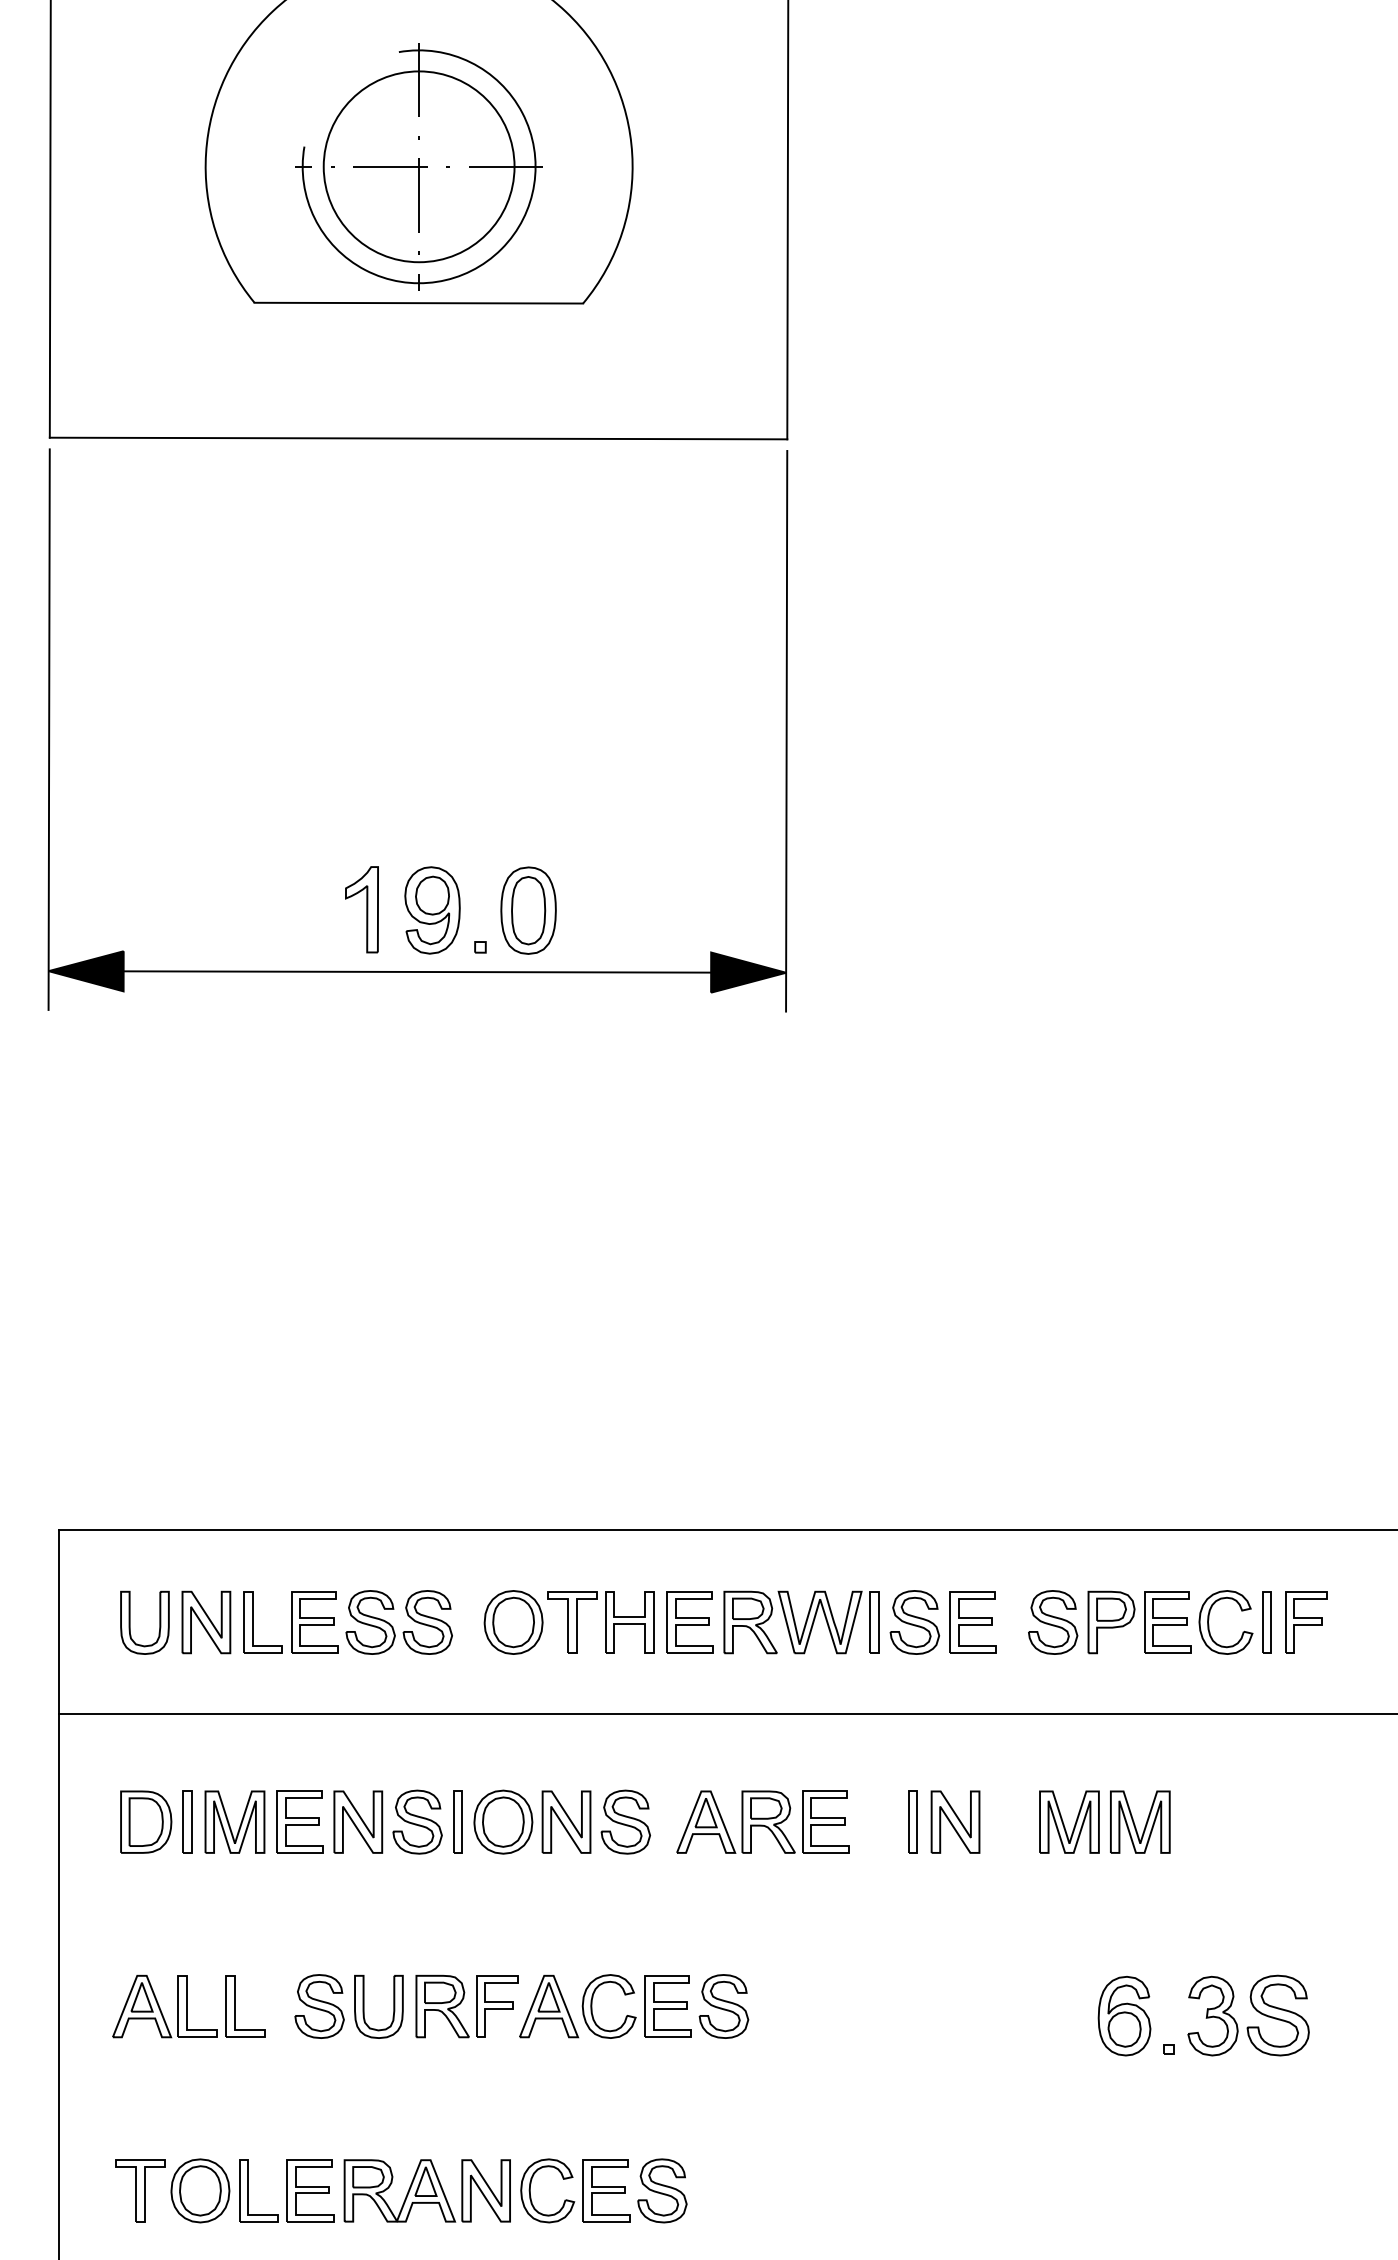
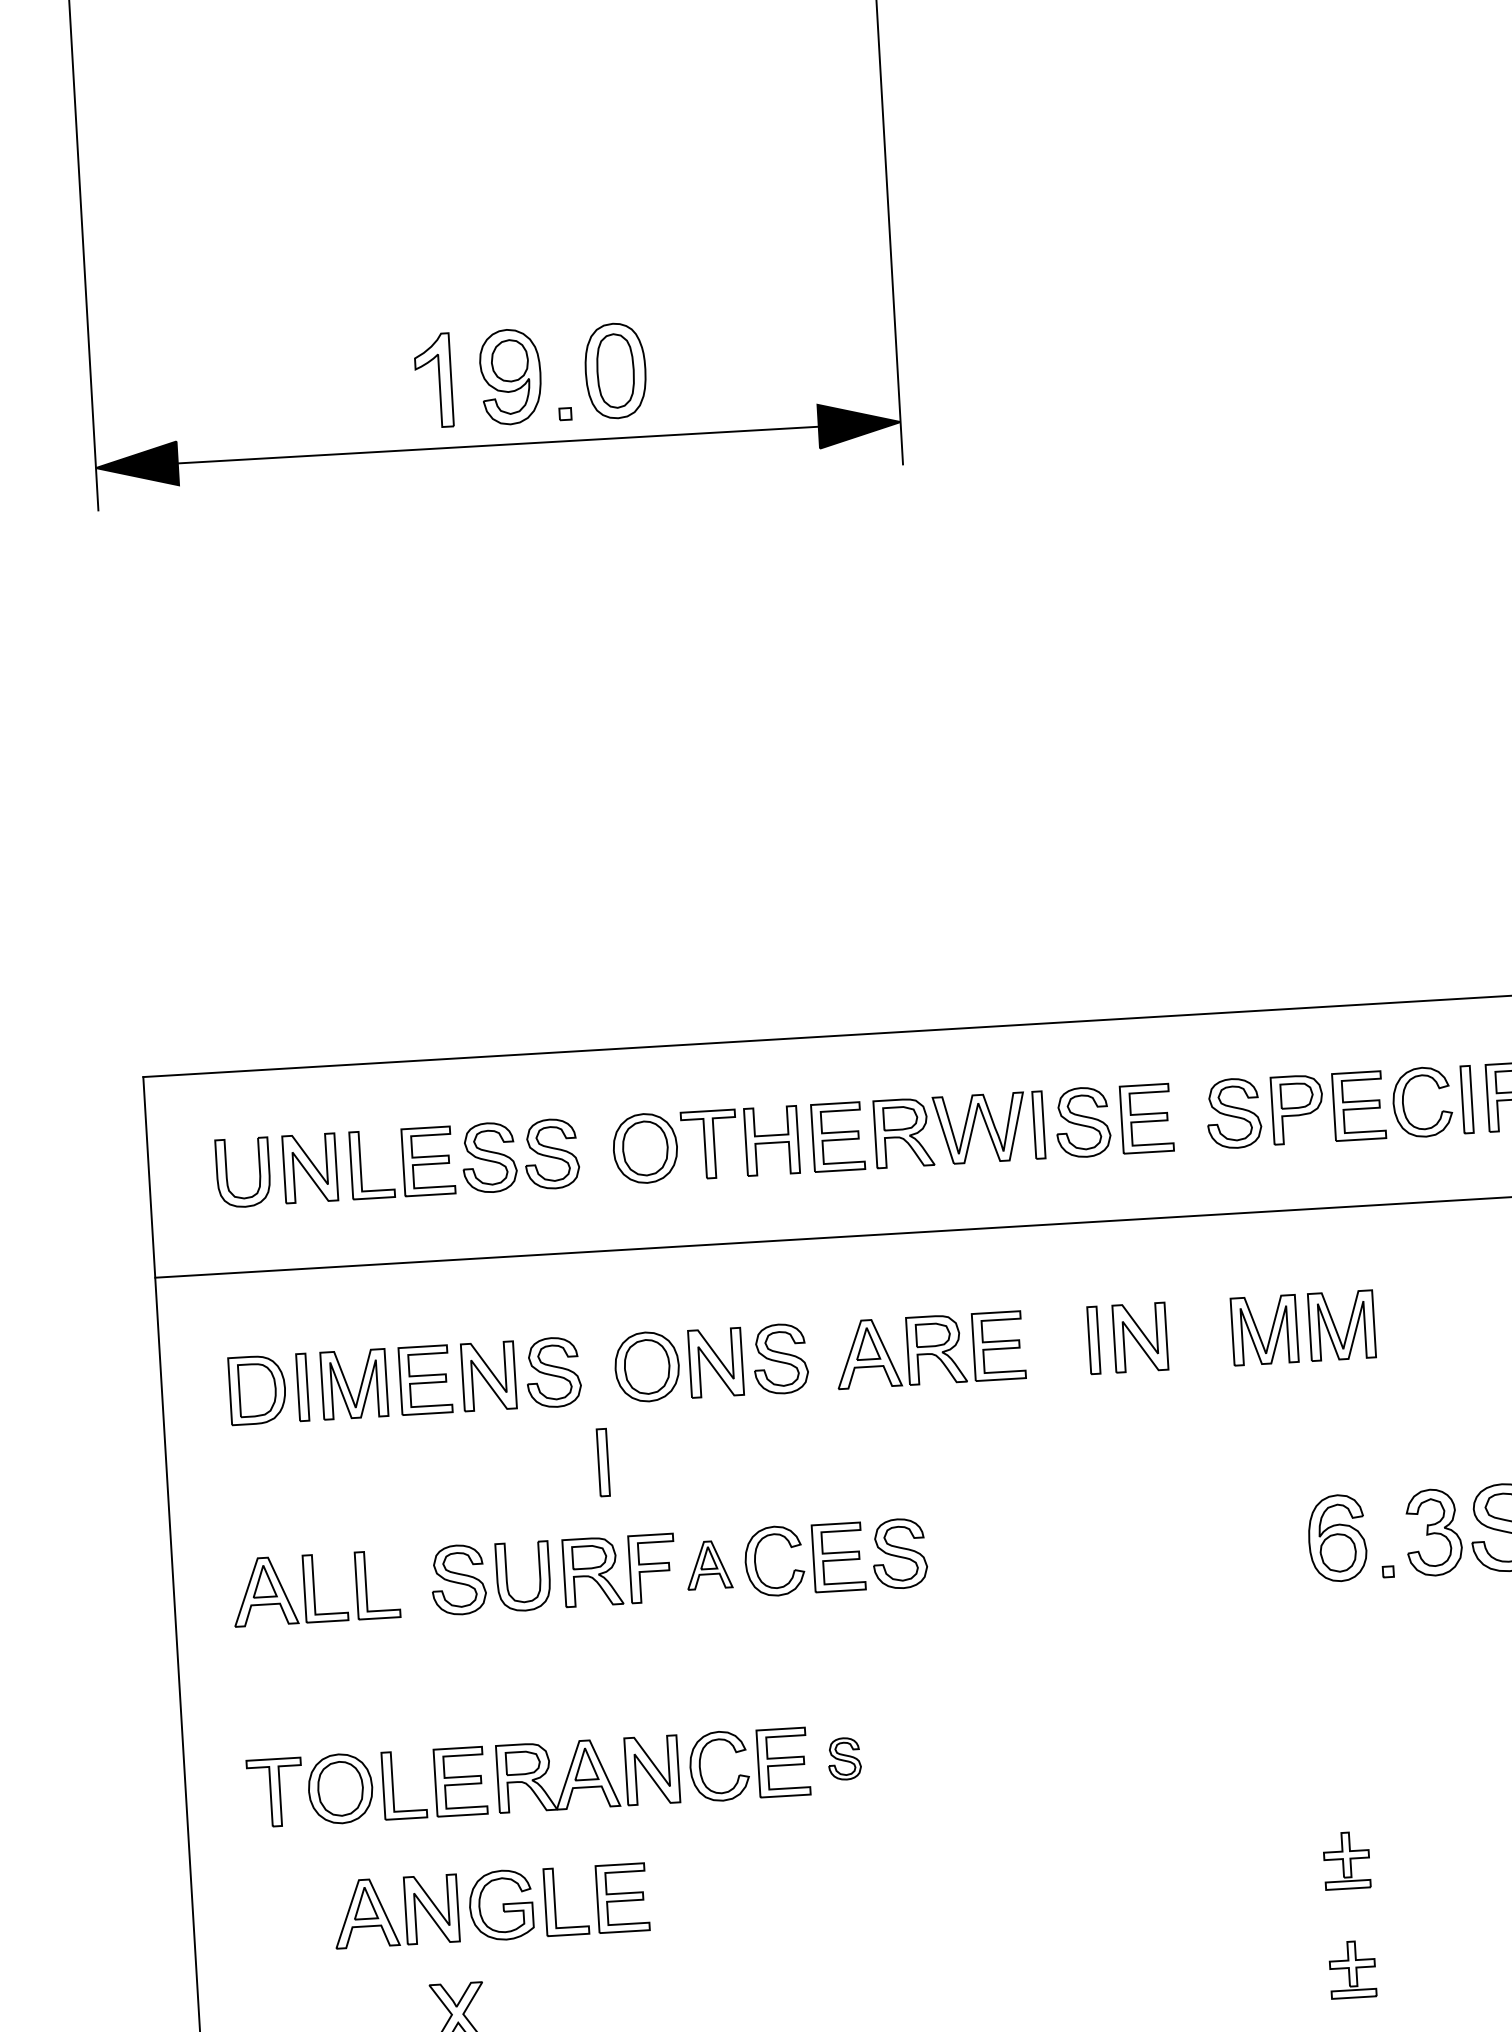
part: (457, 1821) -> (602, 1461), moved
part: (549, 2006) -> (709, 1565), size x0.7
part: (662, 2190) -> (844, 1758), size x0.6

